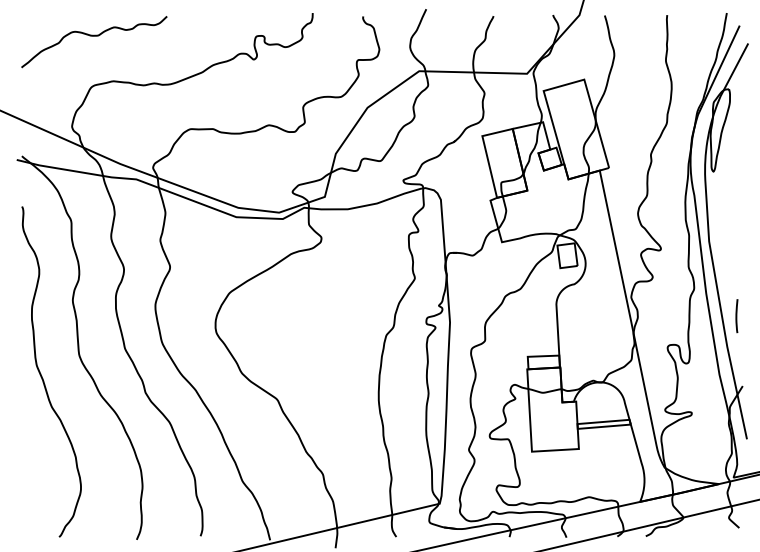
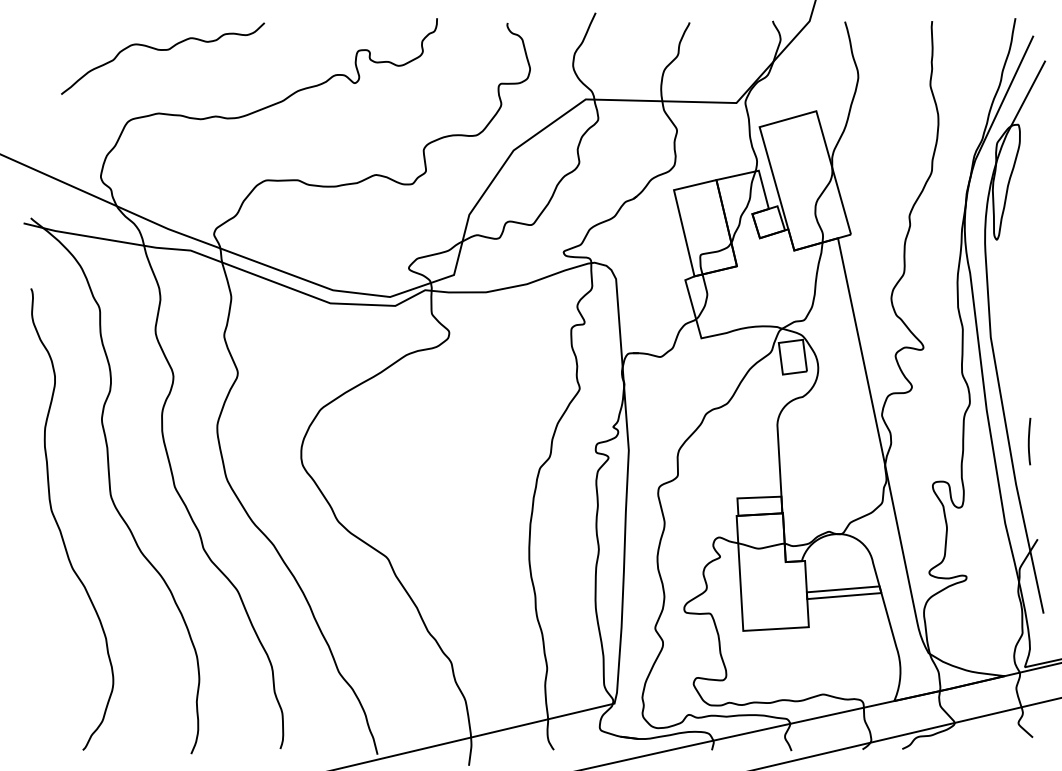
curve: (94, 36) -> (163, 50), moved

